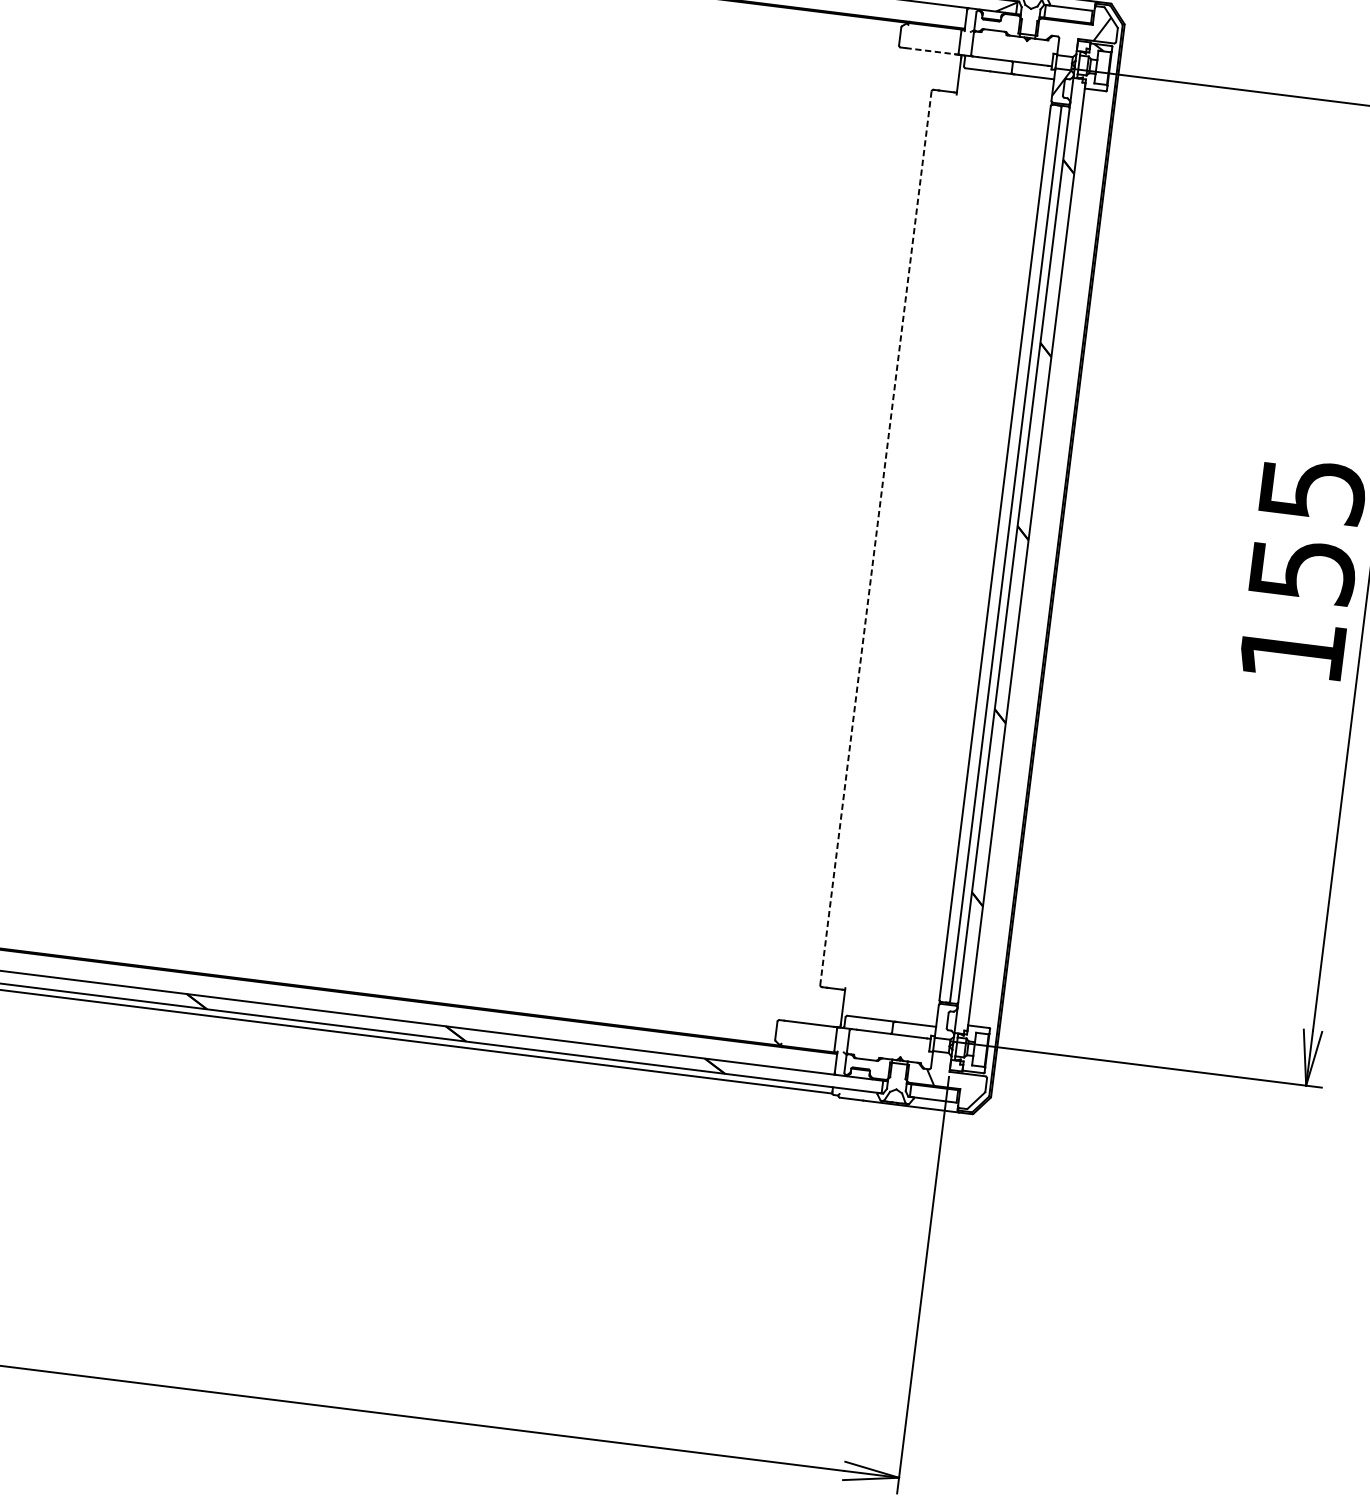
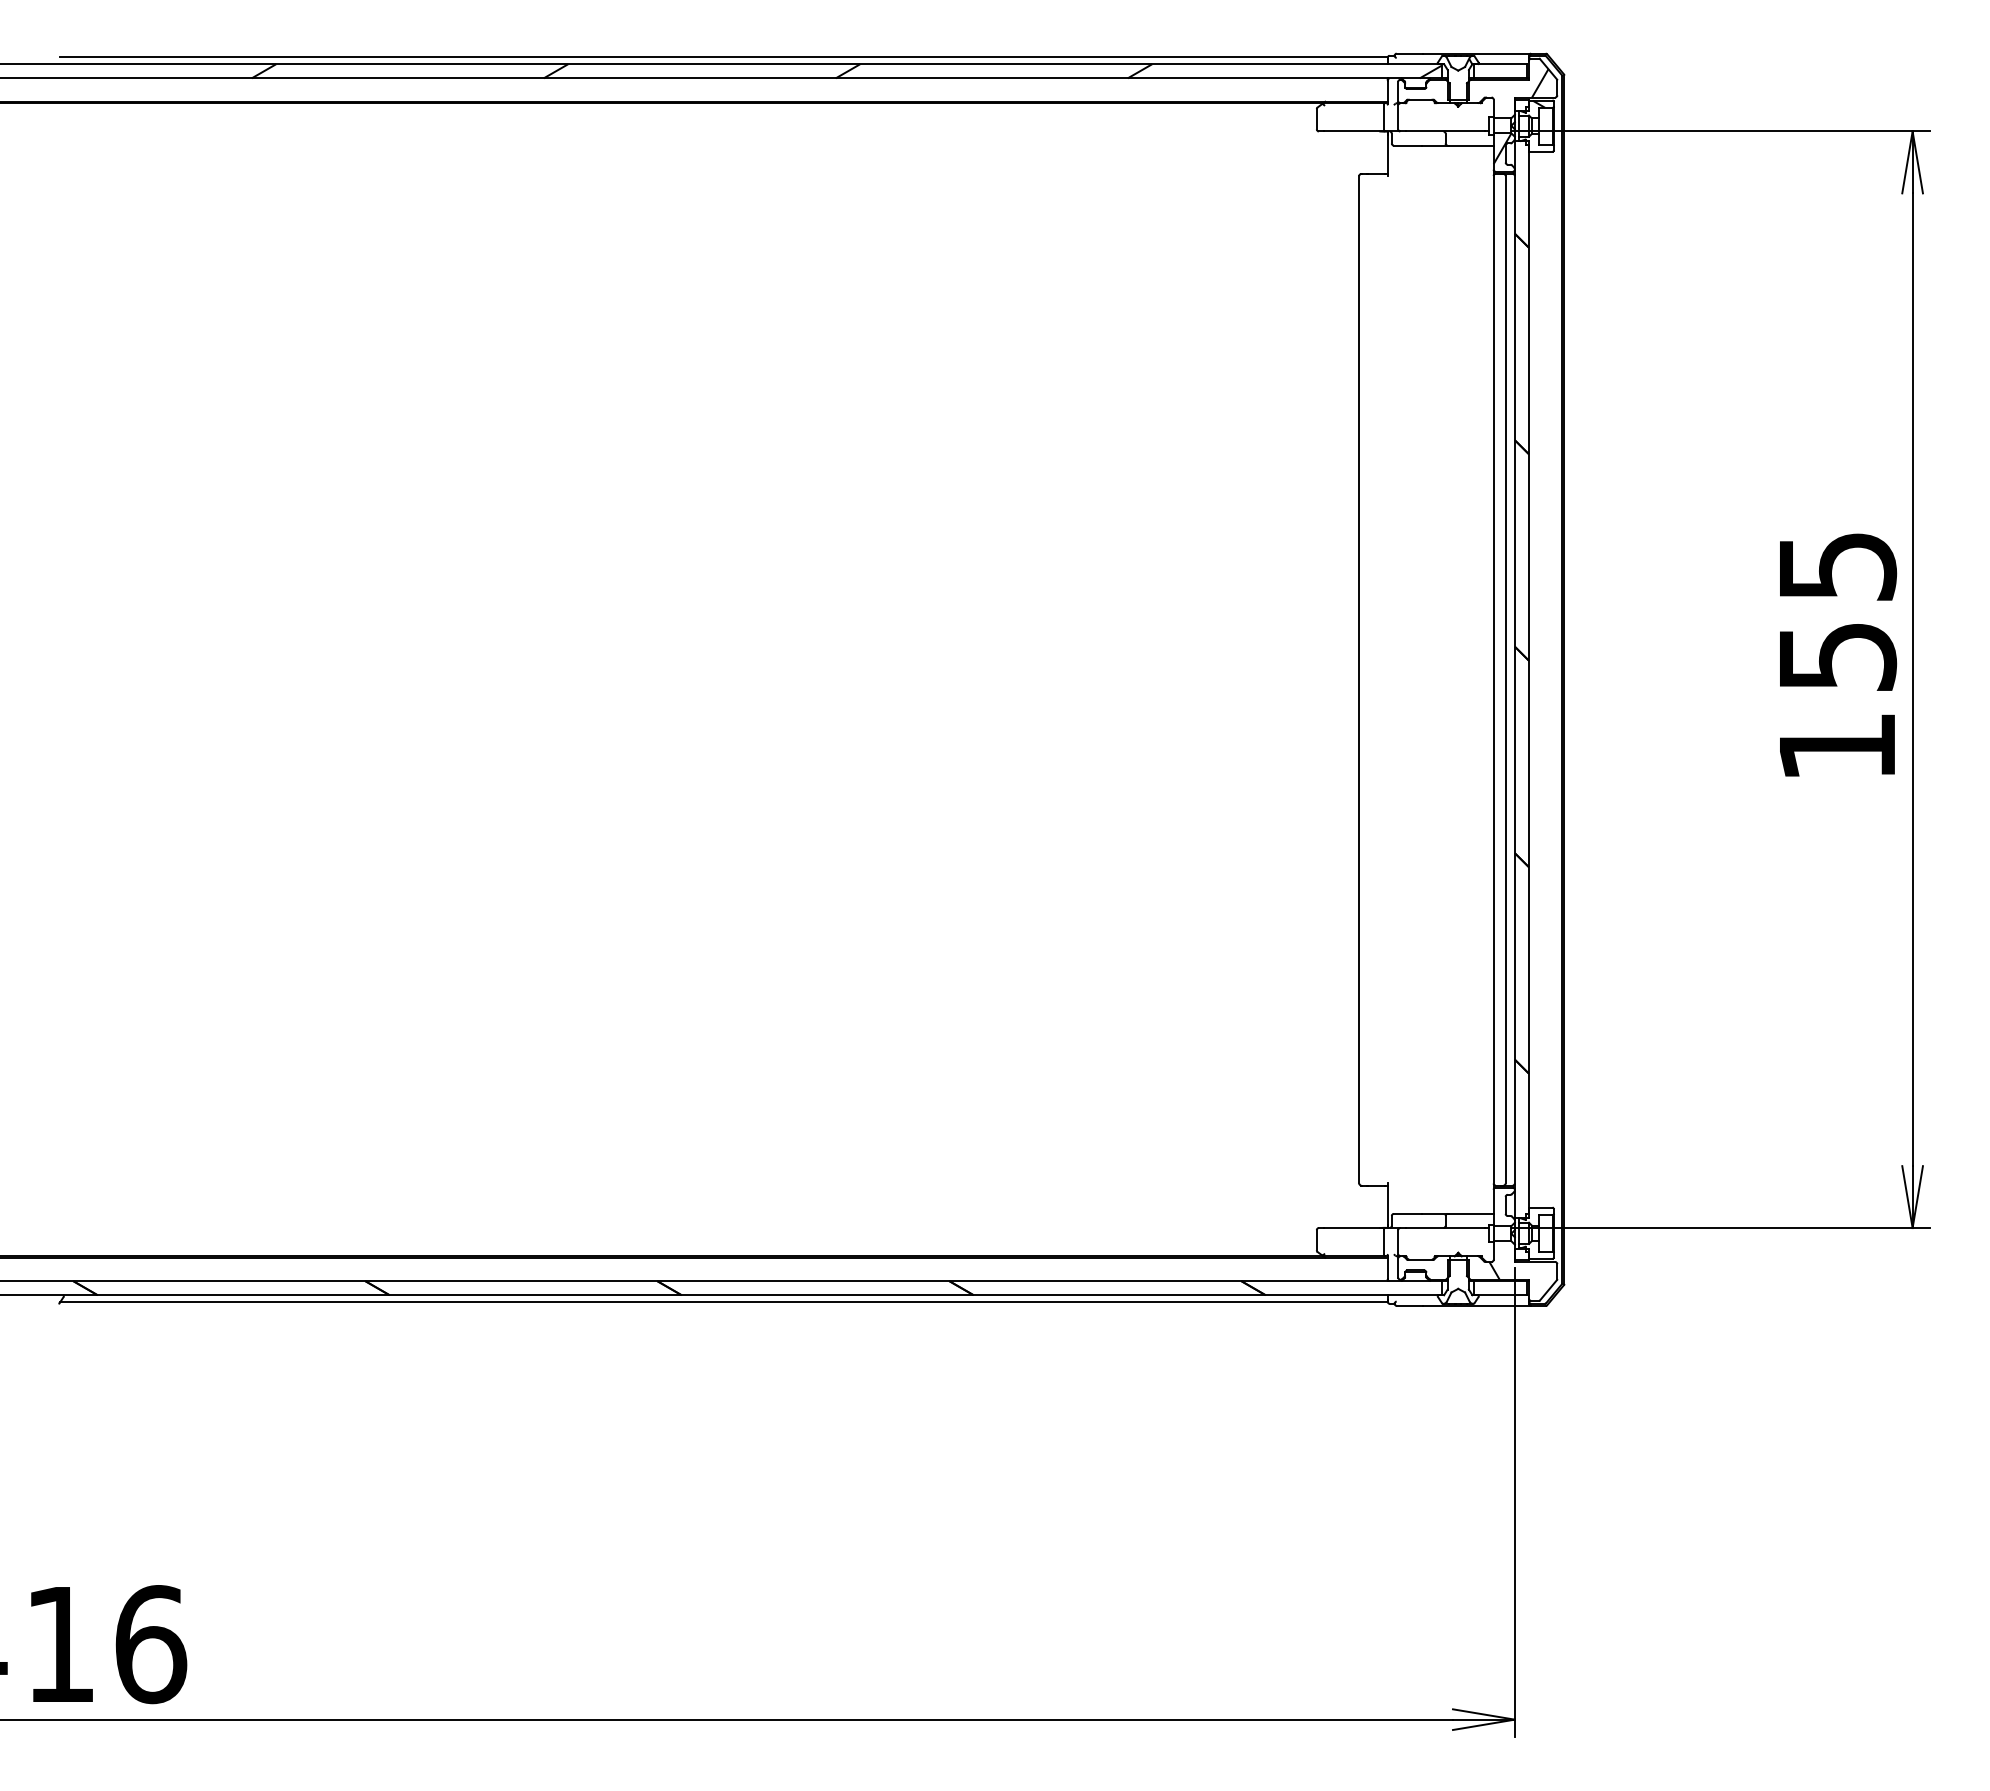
line: (933, 51) -> (1355, 131), dashed -> solid
line: (876, 538) -> (1359, 679), dashed -> solid

